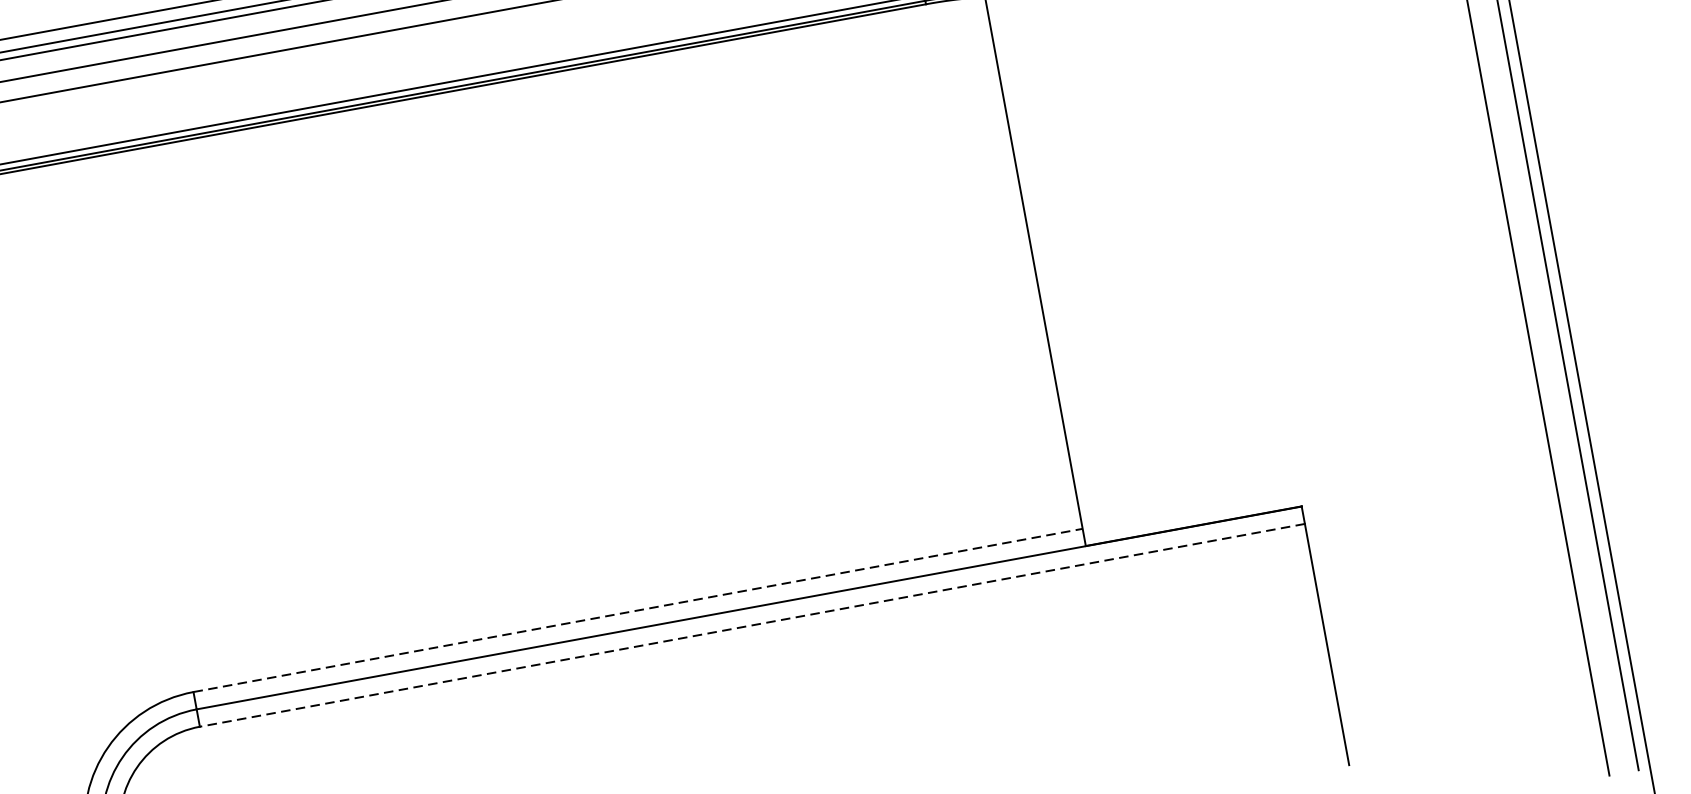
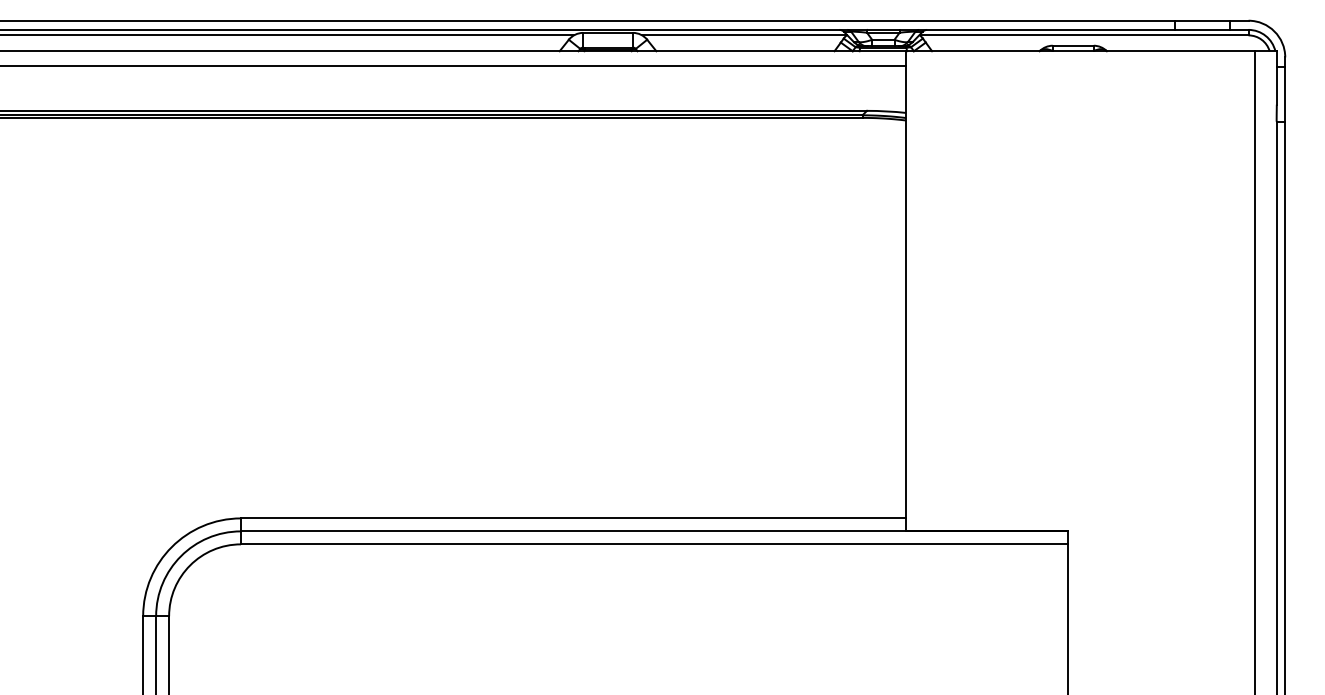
line: (637, 610) -> (573, 518), dashed -> solid
line: (751, 625) -> (653, 544), dashed -> solid

